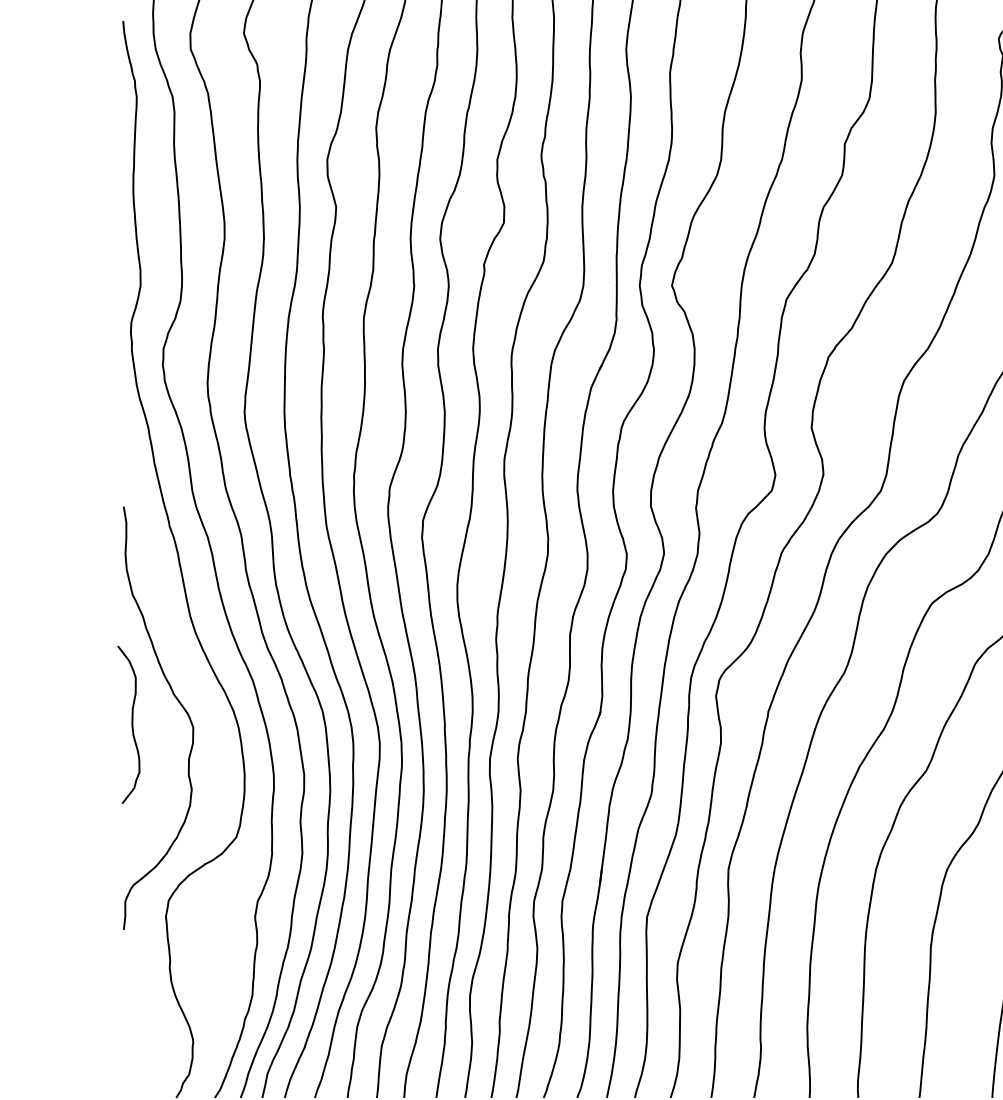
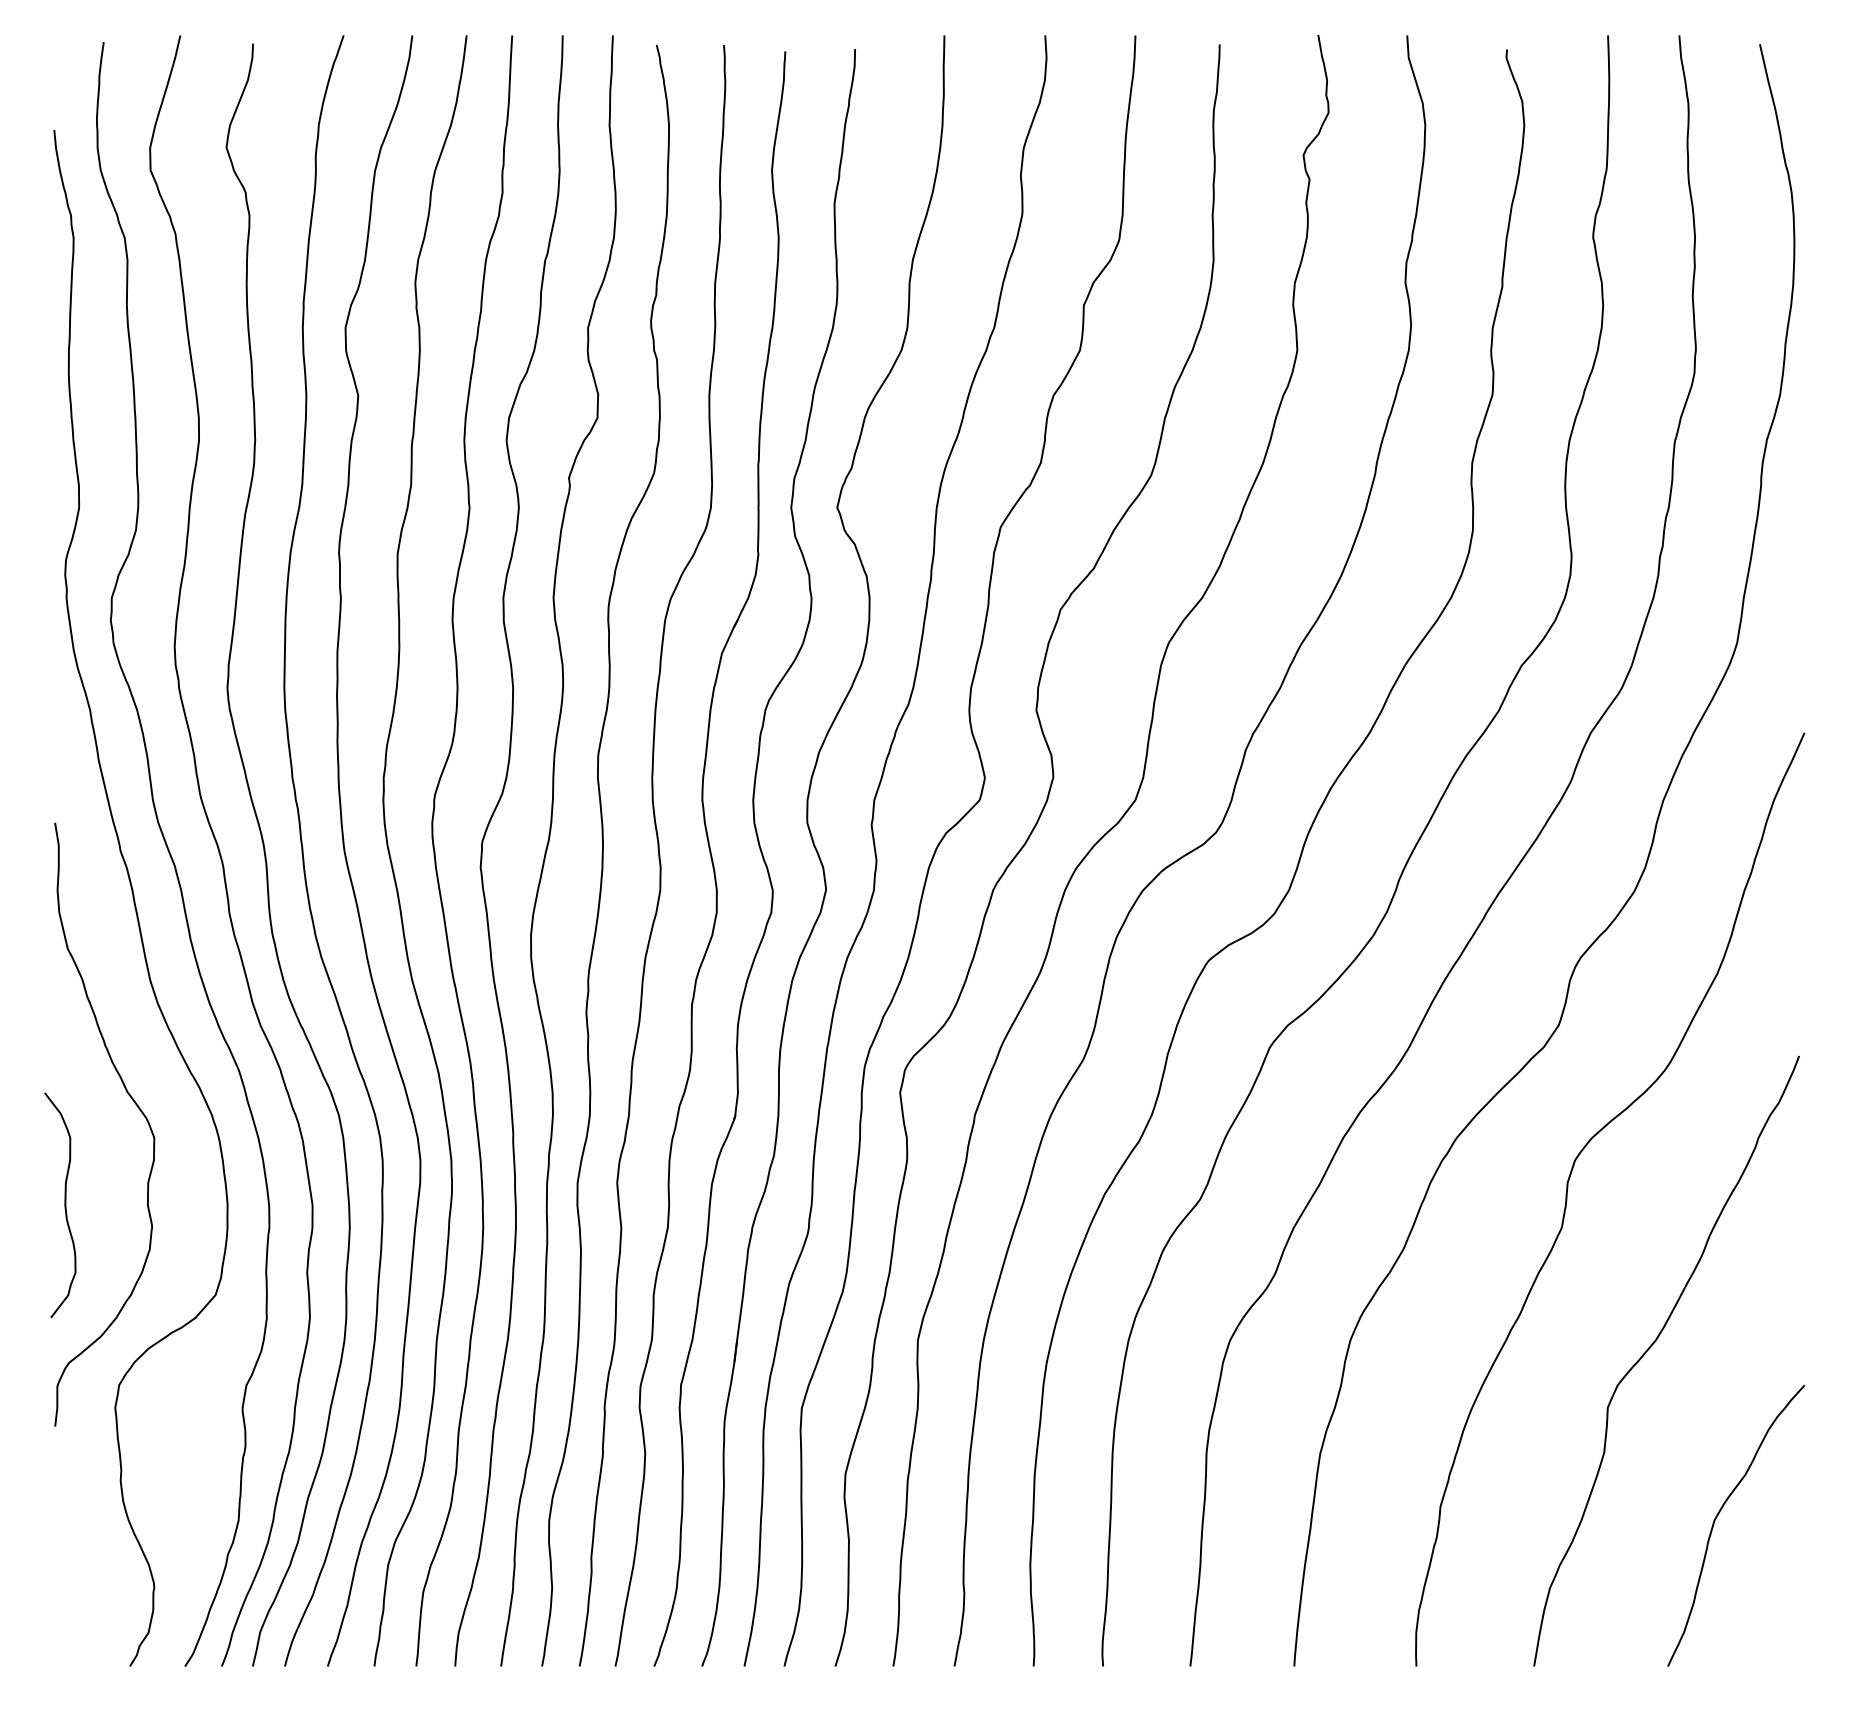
curve: (131, 725) -> (64, 1205), moved

